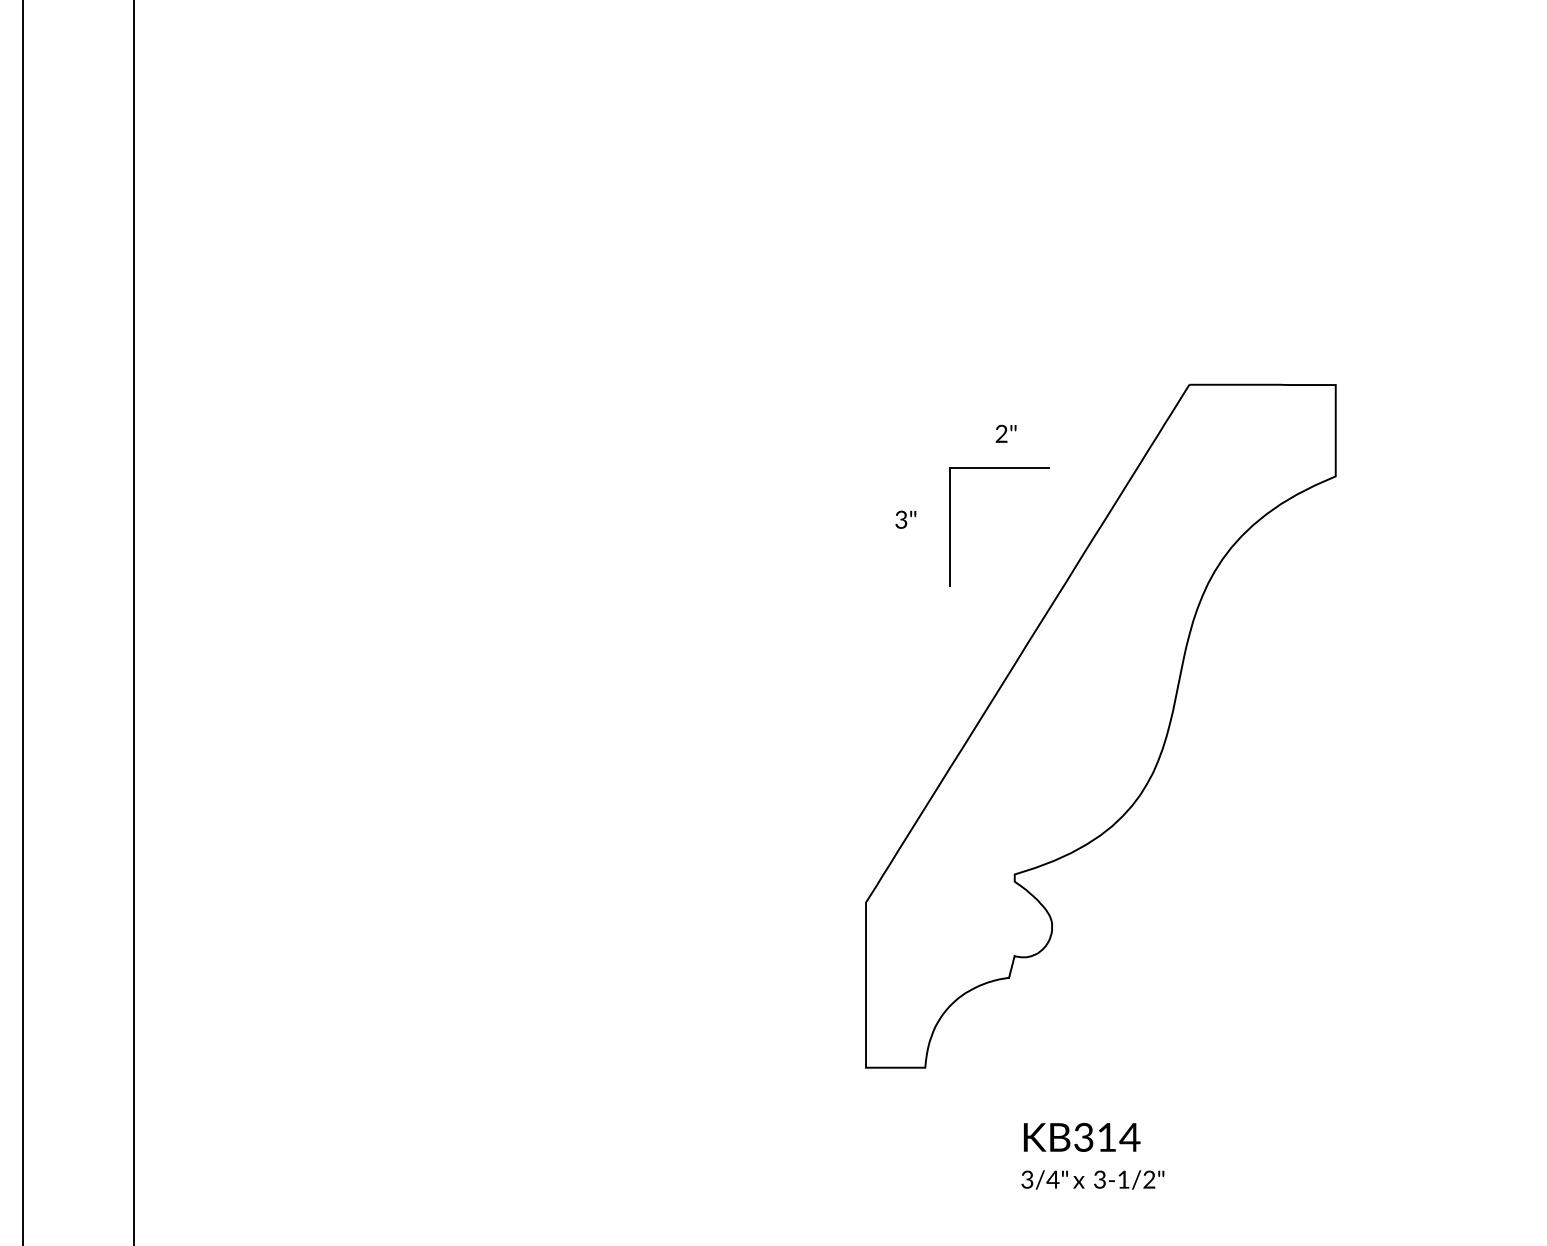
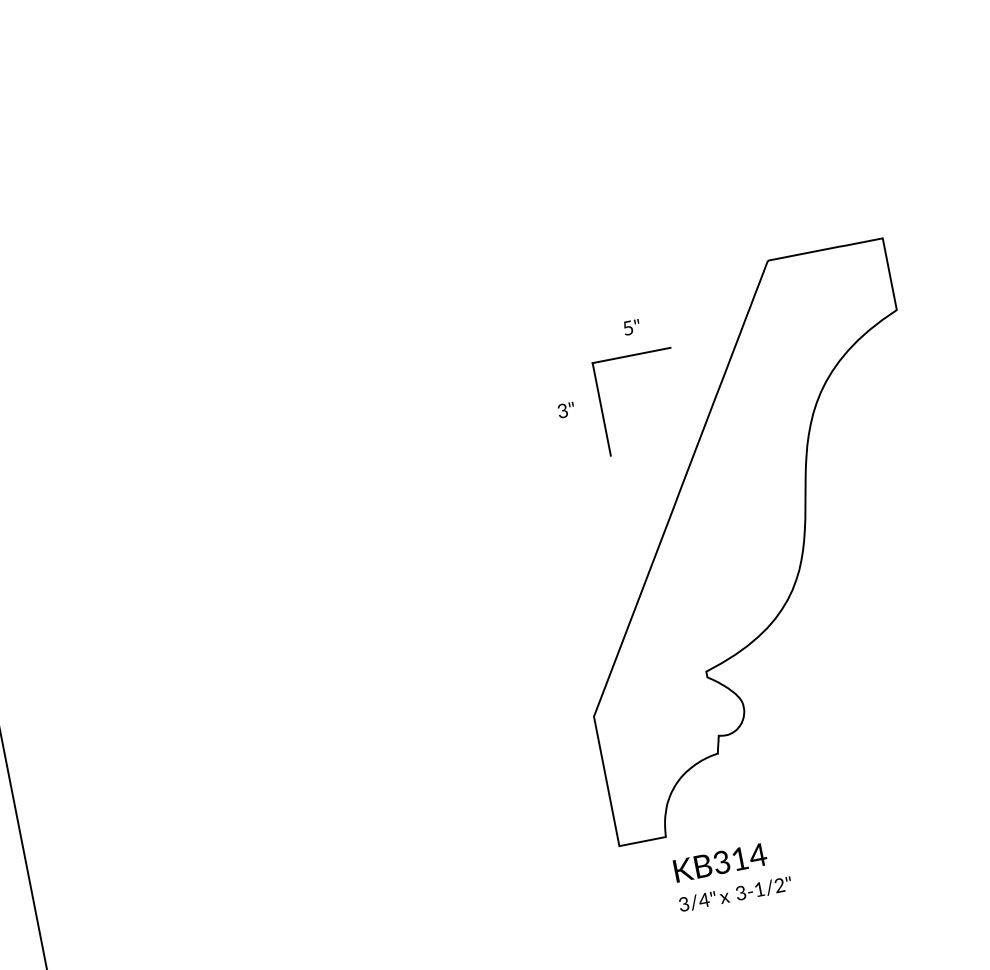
text: (1001, 433) -> (628, 327), 2" -> 5"
text: (1092, 1155) -> (731, 875), moved

